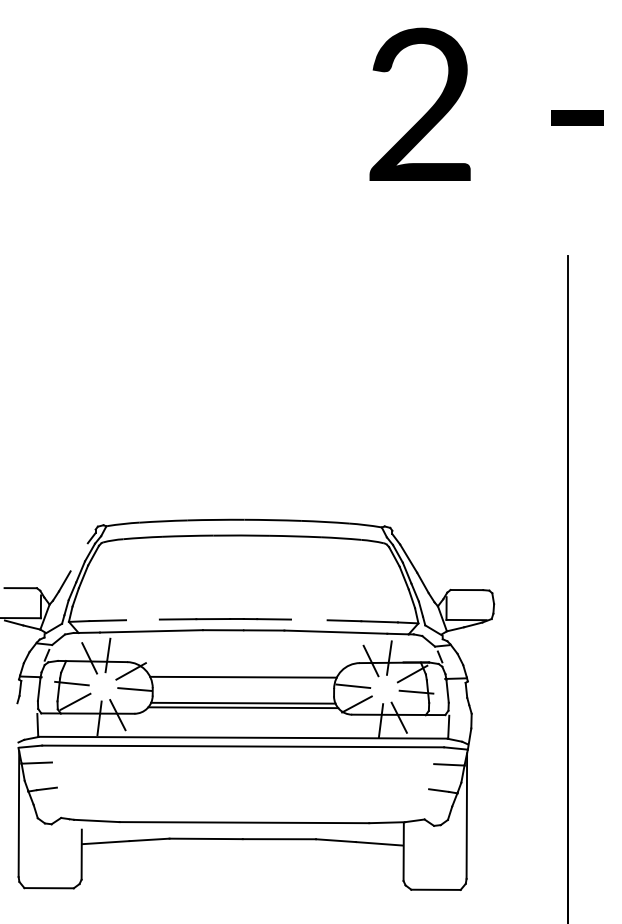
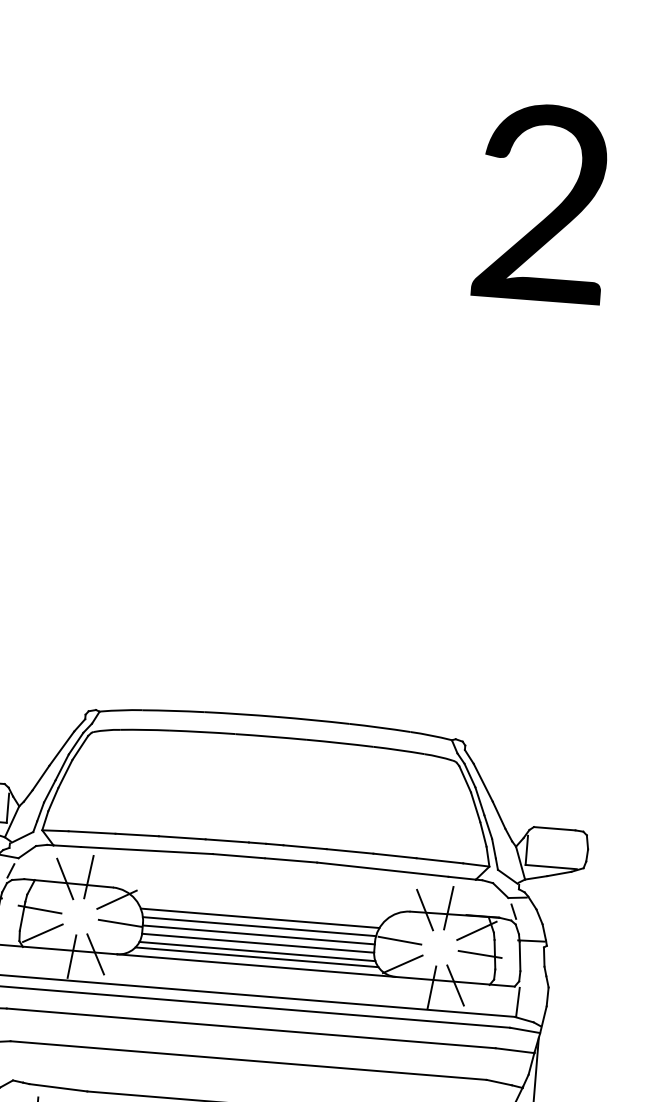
line: (78, 557) -> (60, 748), added
line: (142, 619) -> (136, 834), added
line: (309, 619) -> (350, 850), added
line: (243, 683) -> (259, 926), added
line: (243, 689) -> (258, 933), added
line: (243, 696) -> (258, 942), added
line: (243, 713) -> (256, 964), added
line: (243, 763) -> (251, 1028), added
line: (242, 788) -> (247, 1060), added

